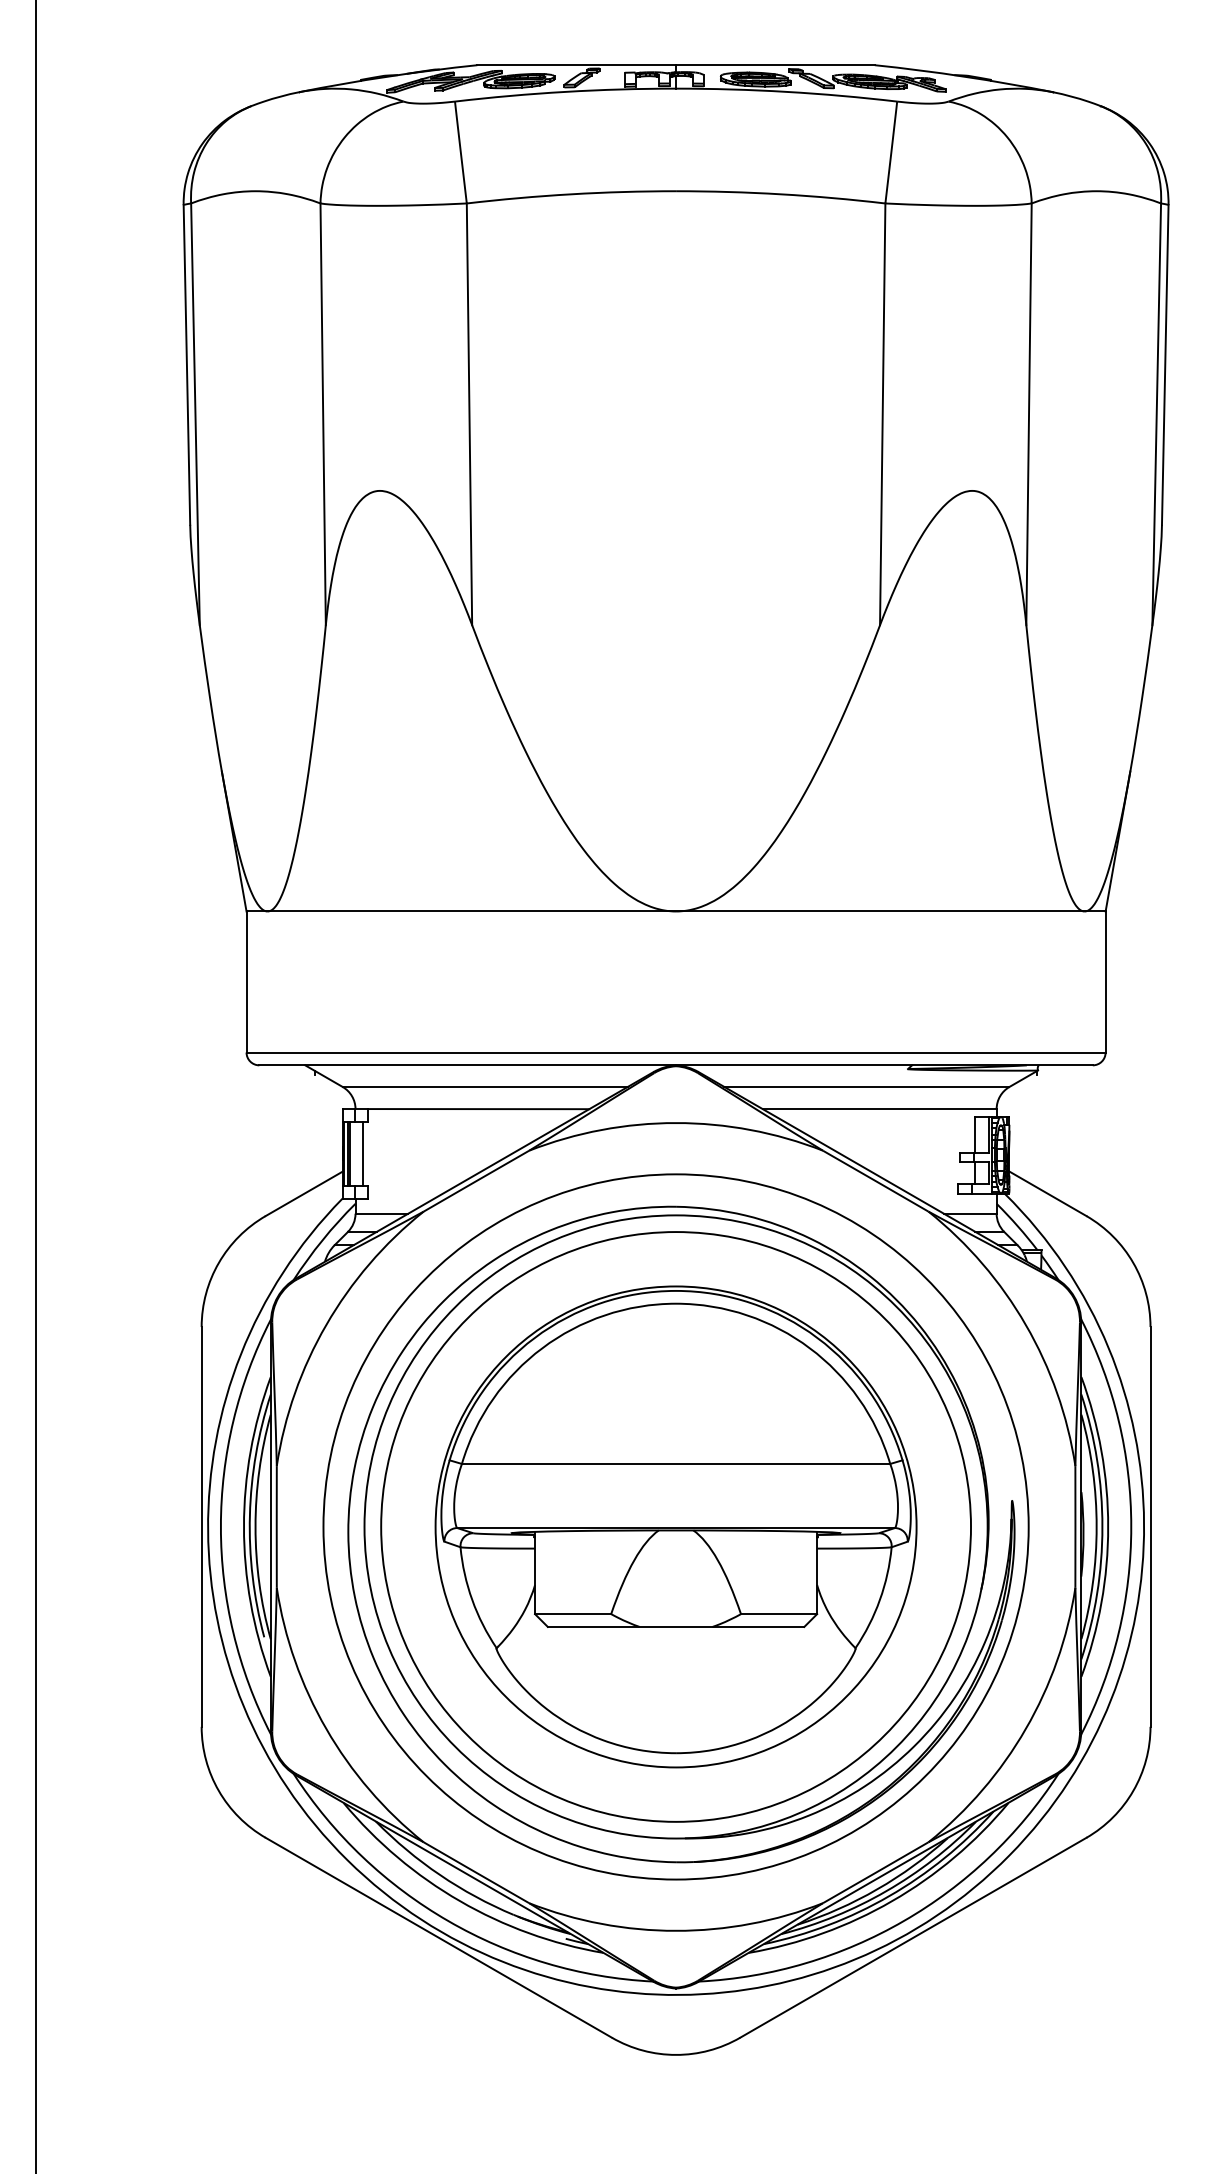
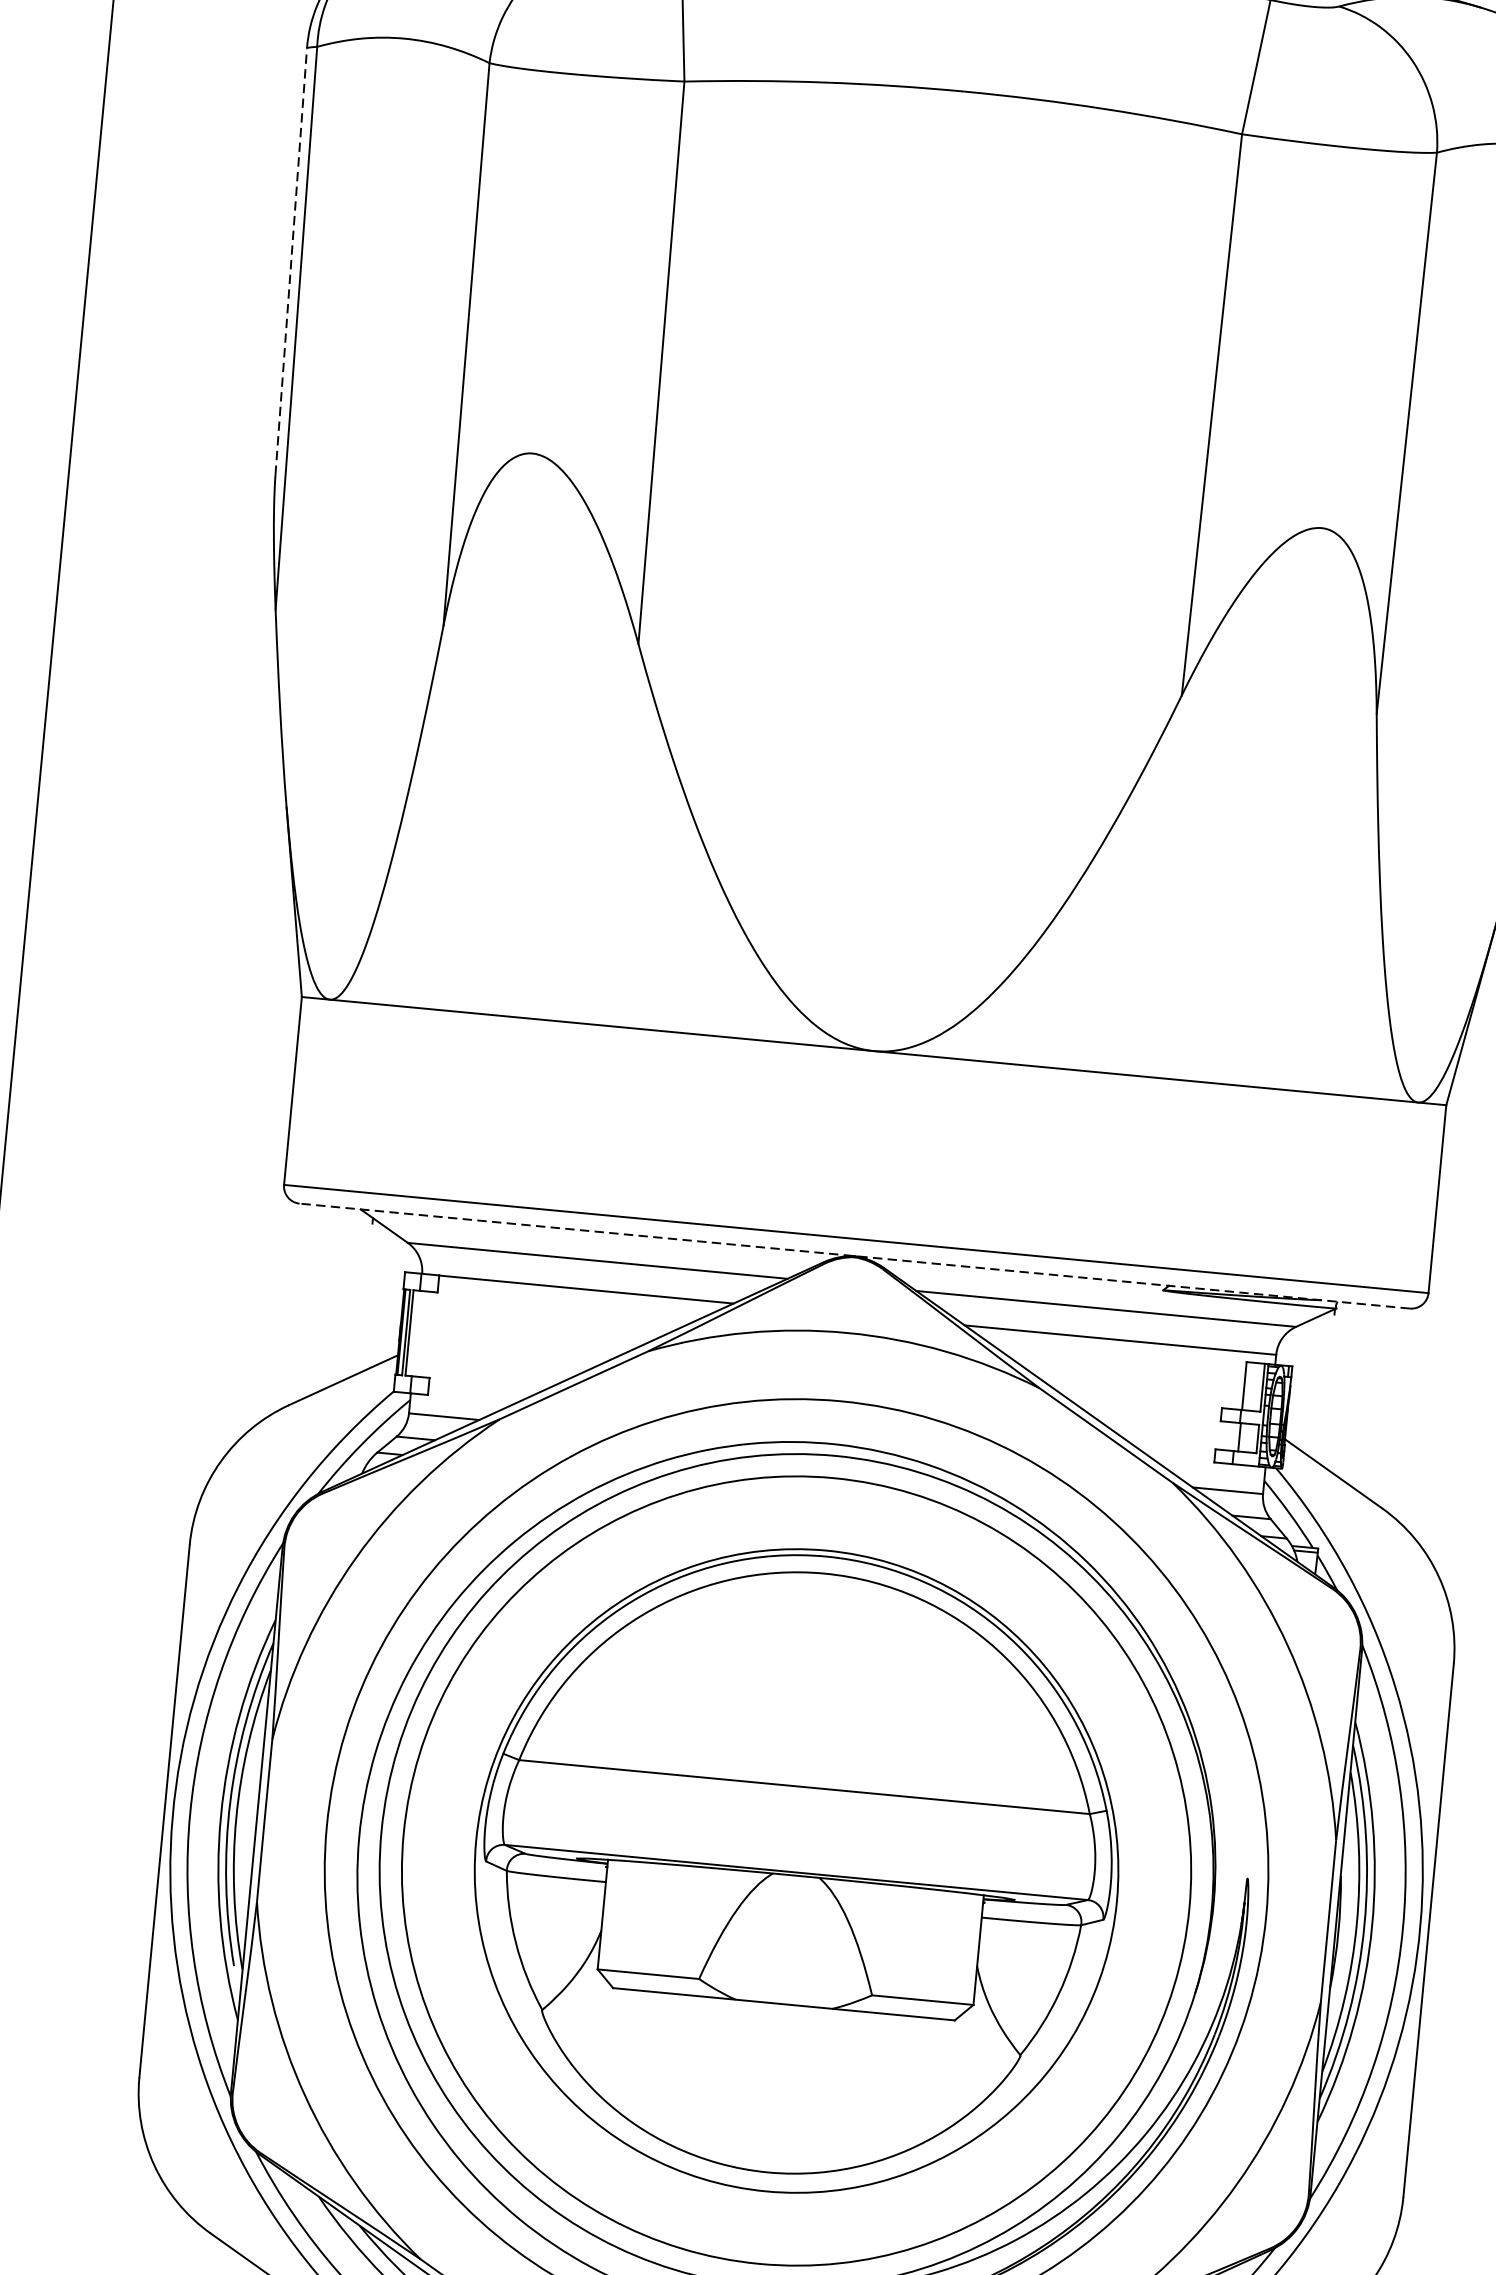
line: (186, 365) -> (290, 262), solid -> dashed
line: (676, 1065) -> (855, 1256), solid -> dashed
line: (363, 1153) -> (427, 1334), removed

